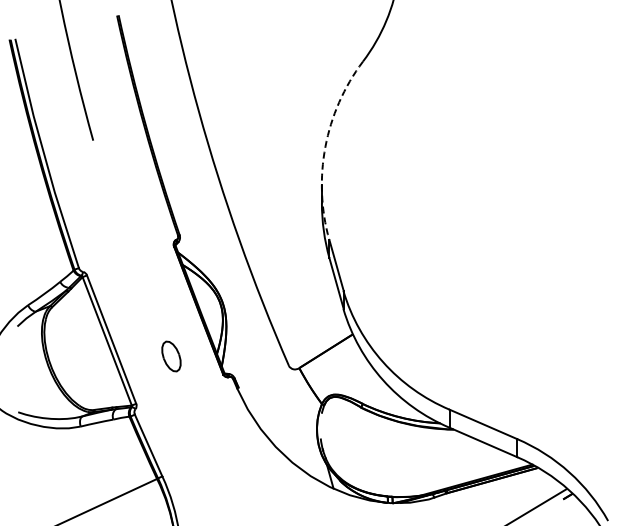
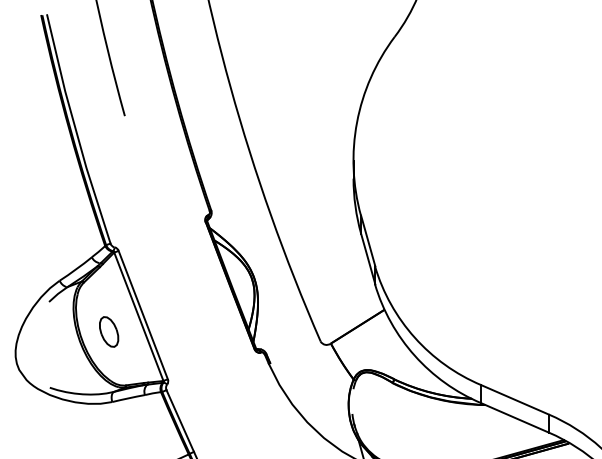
arc: (325, 146) -> (357, 121), dashed -> solid
part: (171, 356) -> (109, 331), moved

